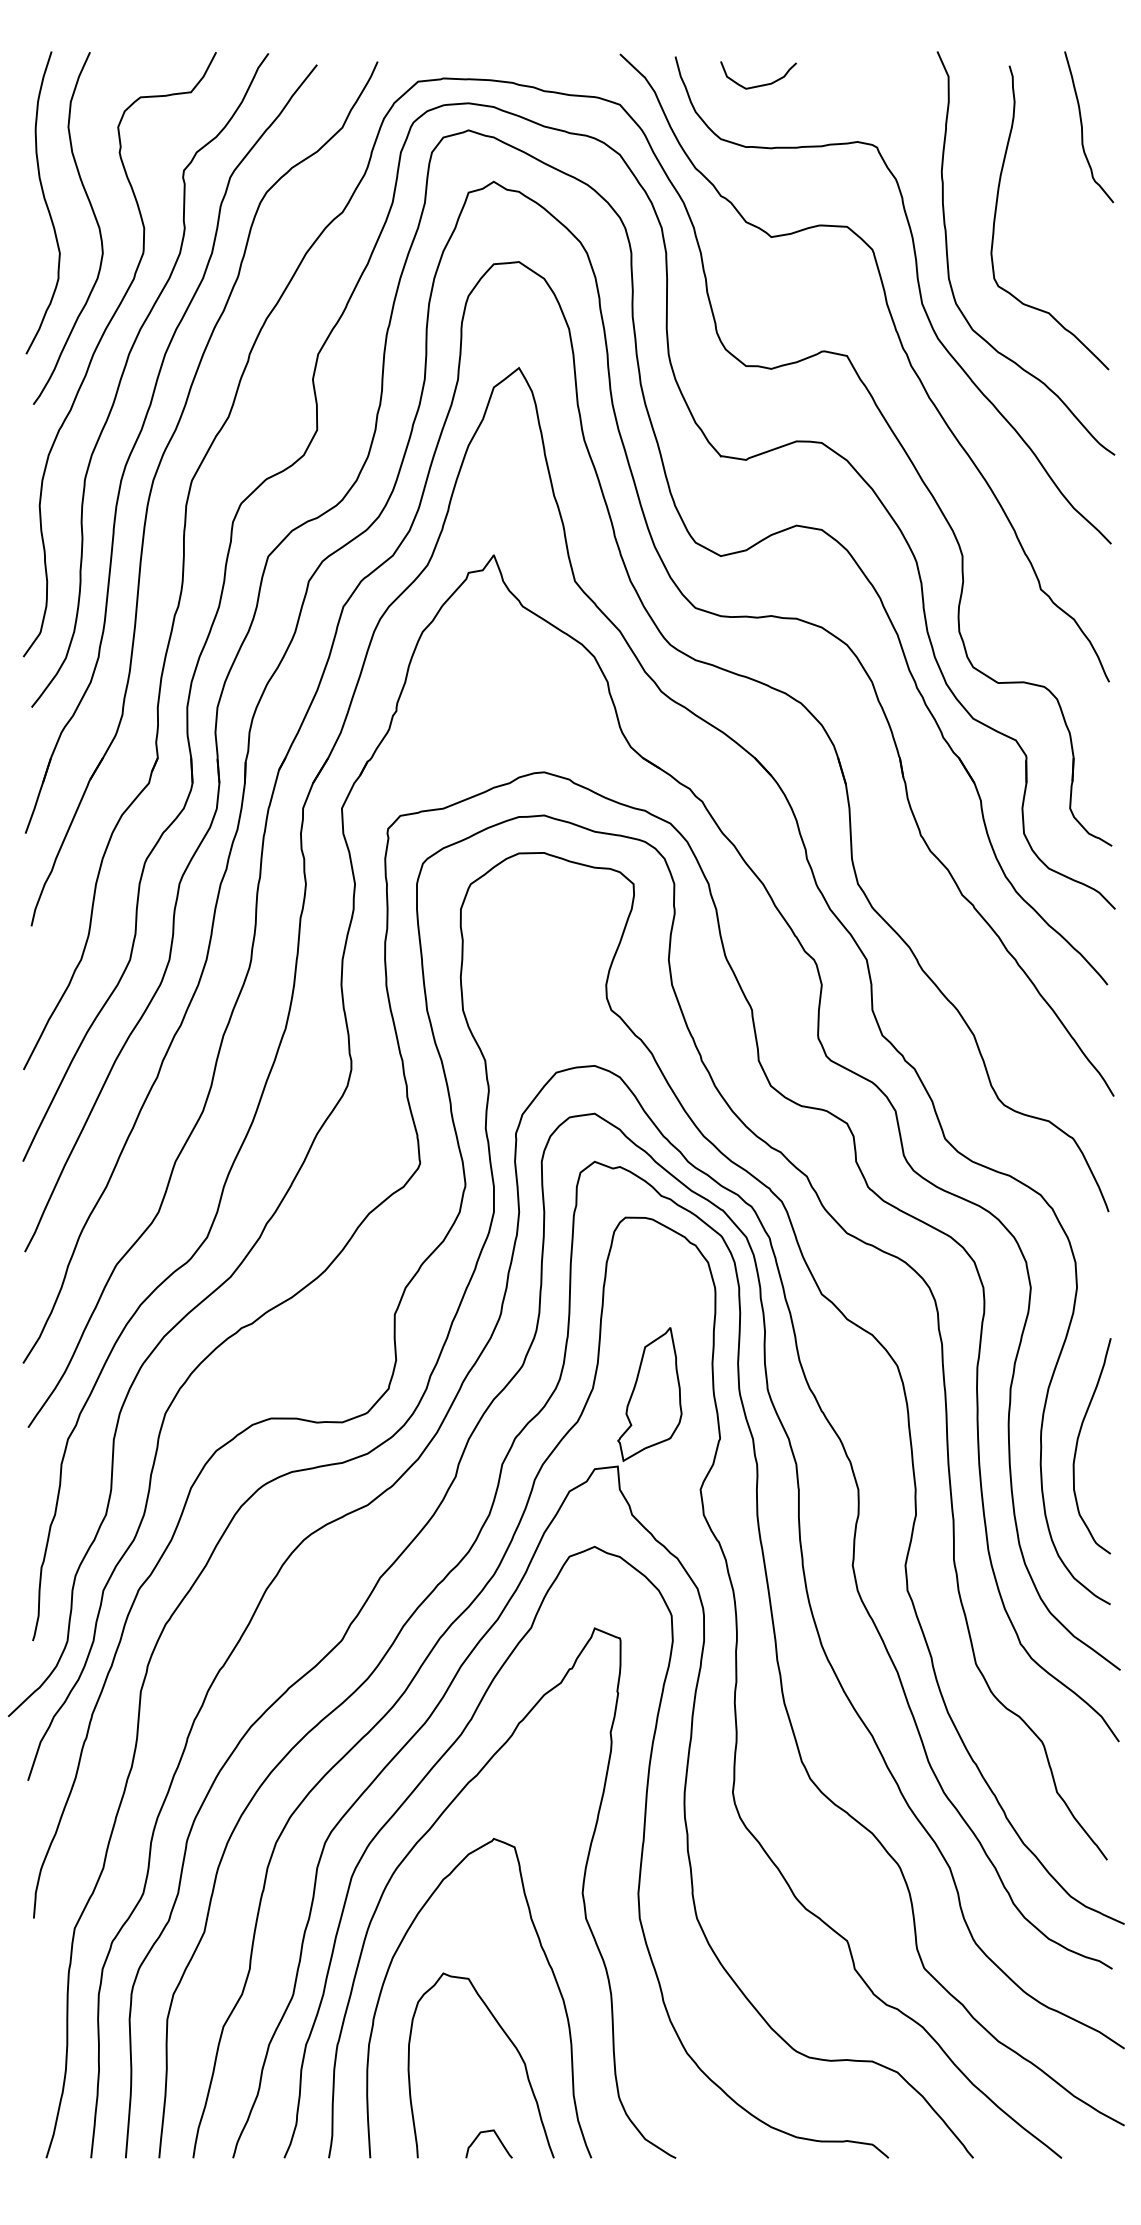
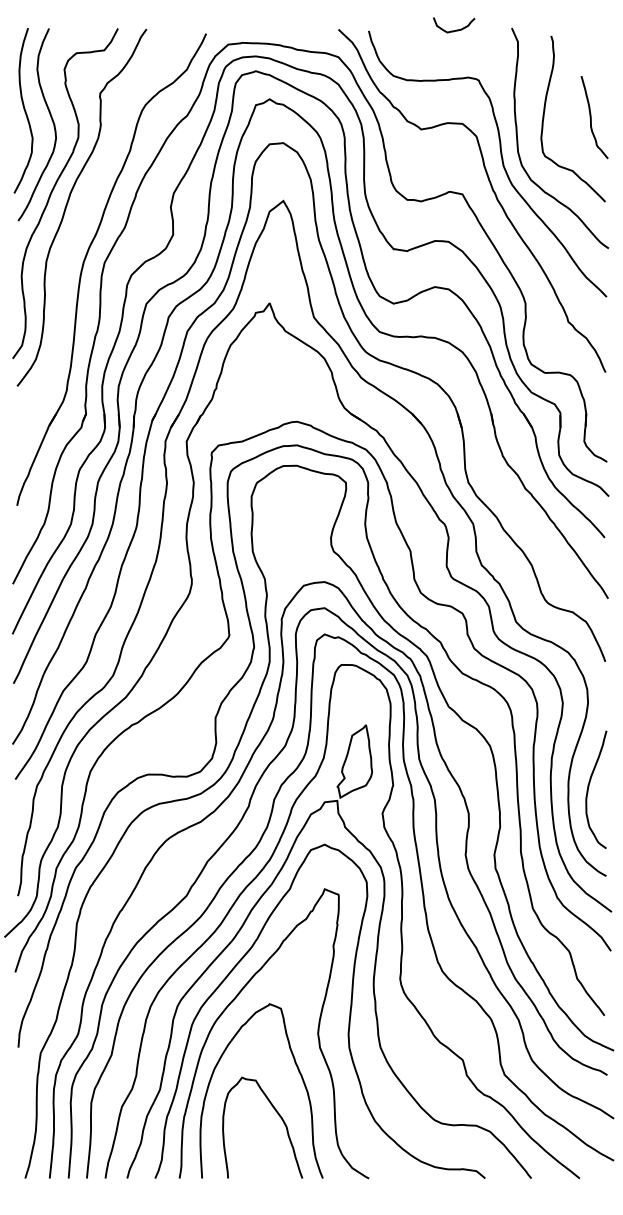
curve: (762, 83) -> (456, 29), moved
curve: (1083, 127) -> (591, 117), moved
part: (140, 438) -> (76, 239), removed
curve: (497, 2139) -> (271, 1168), removed

